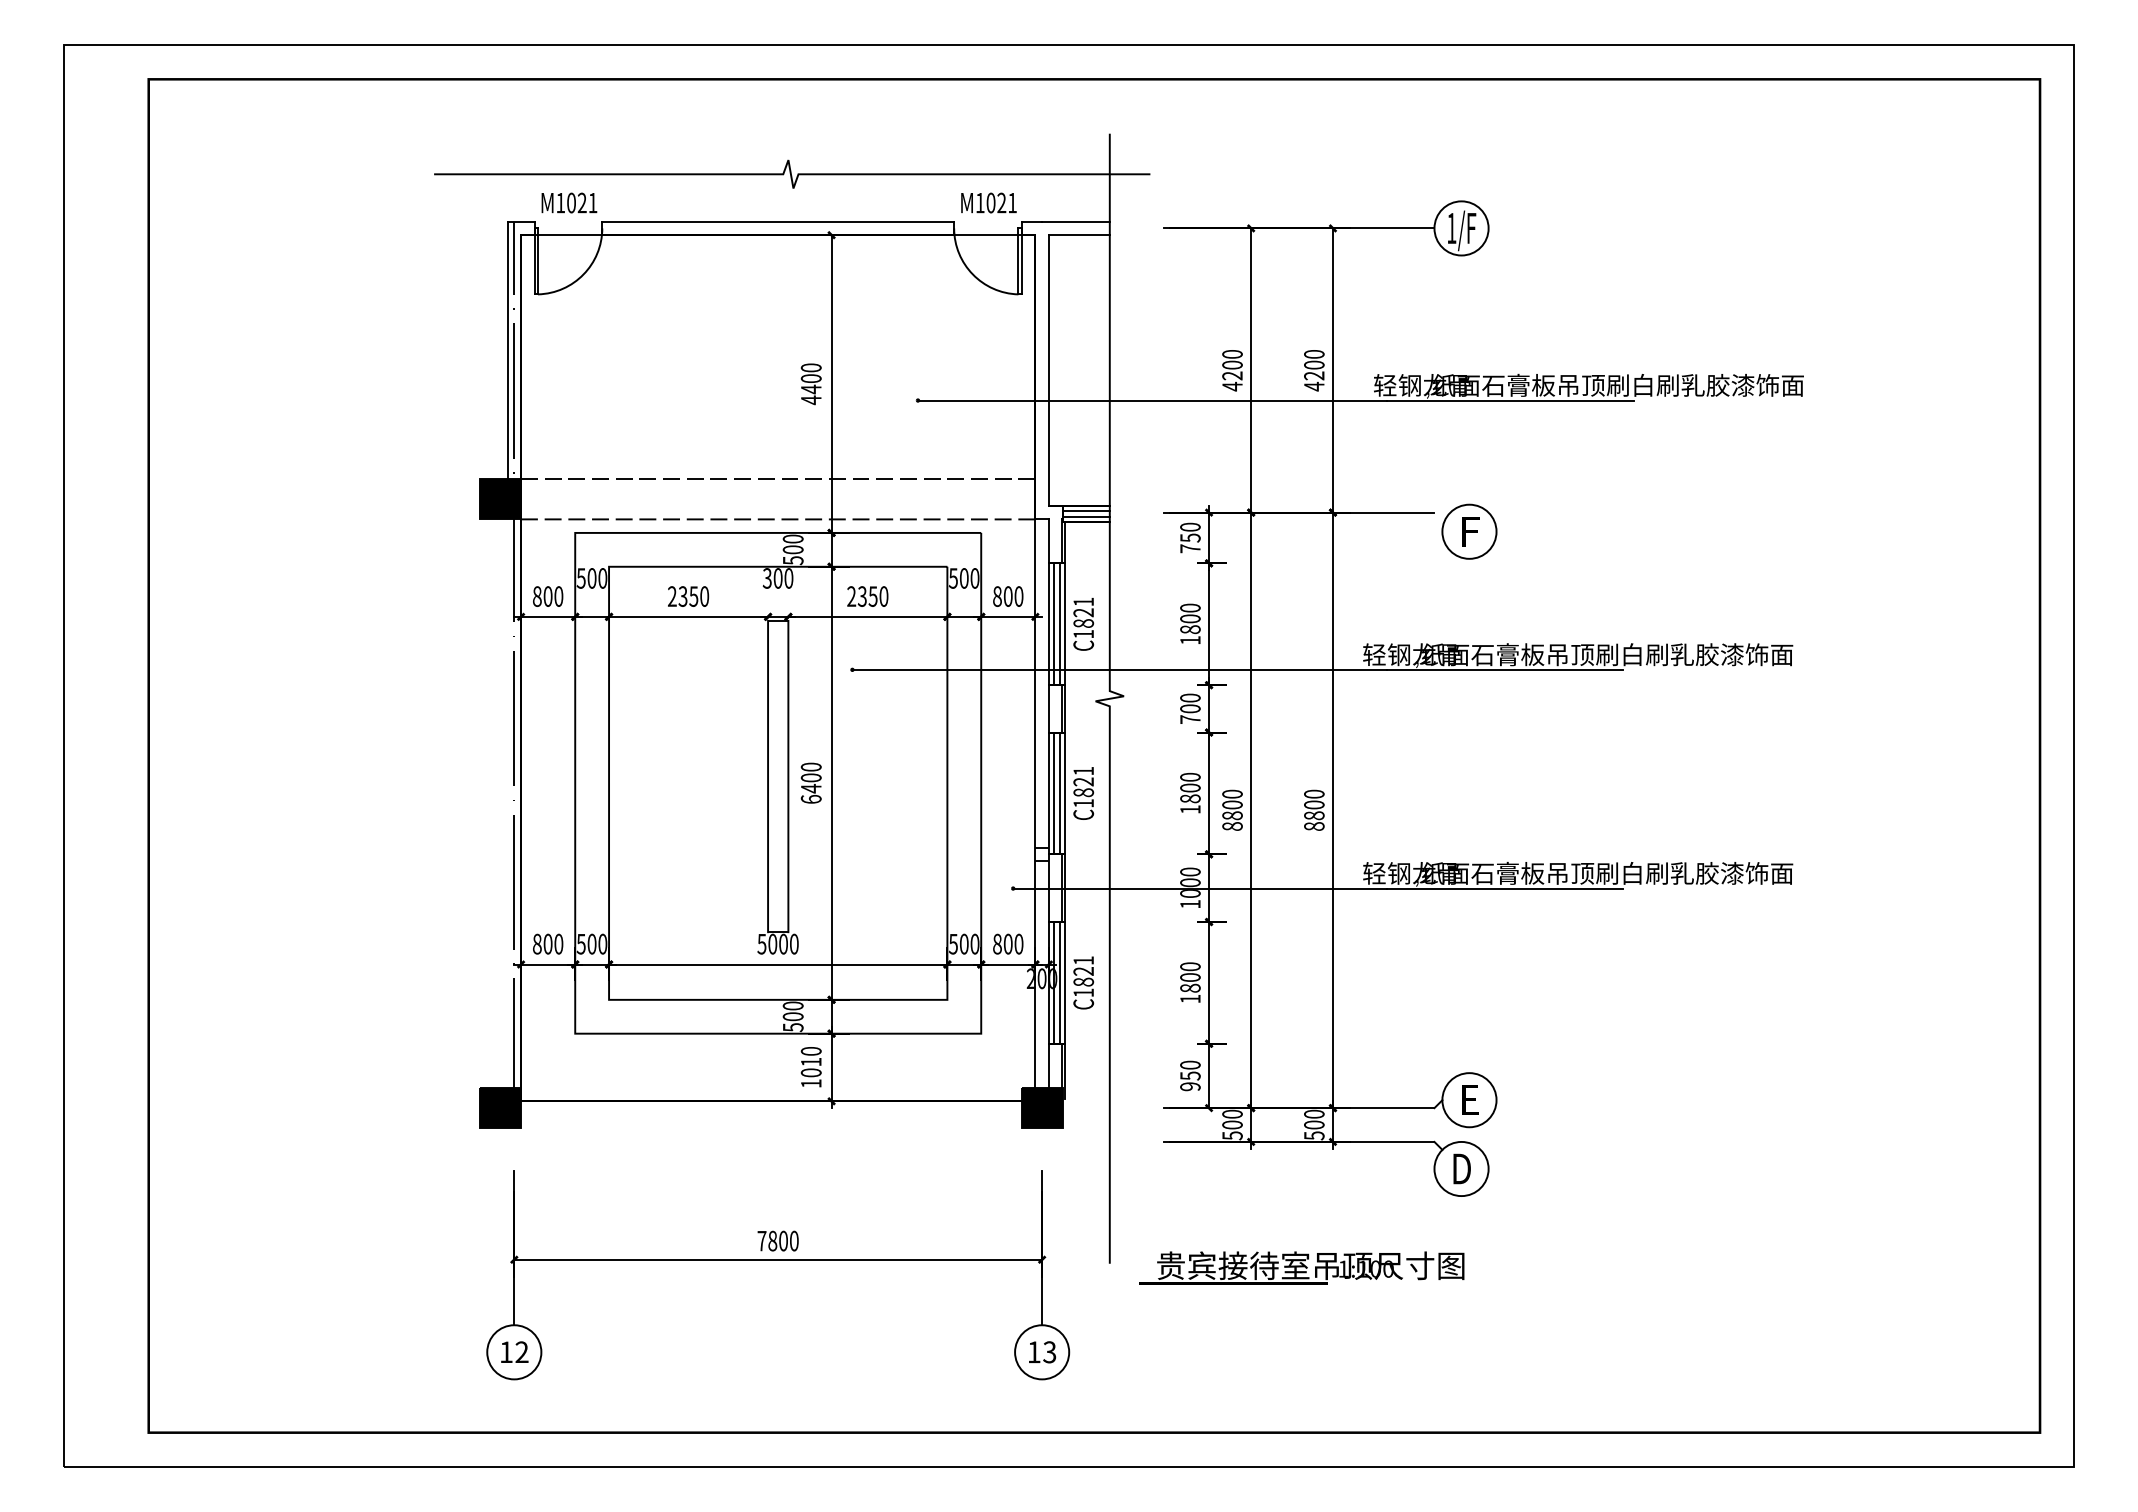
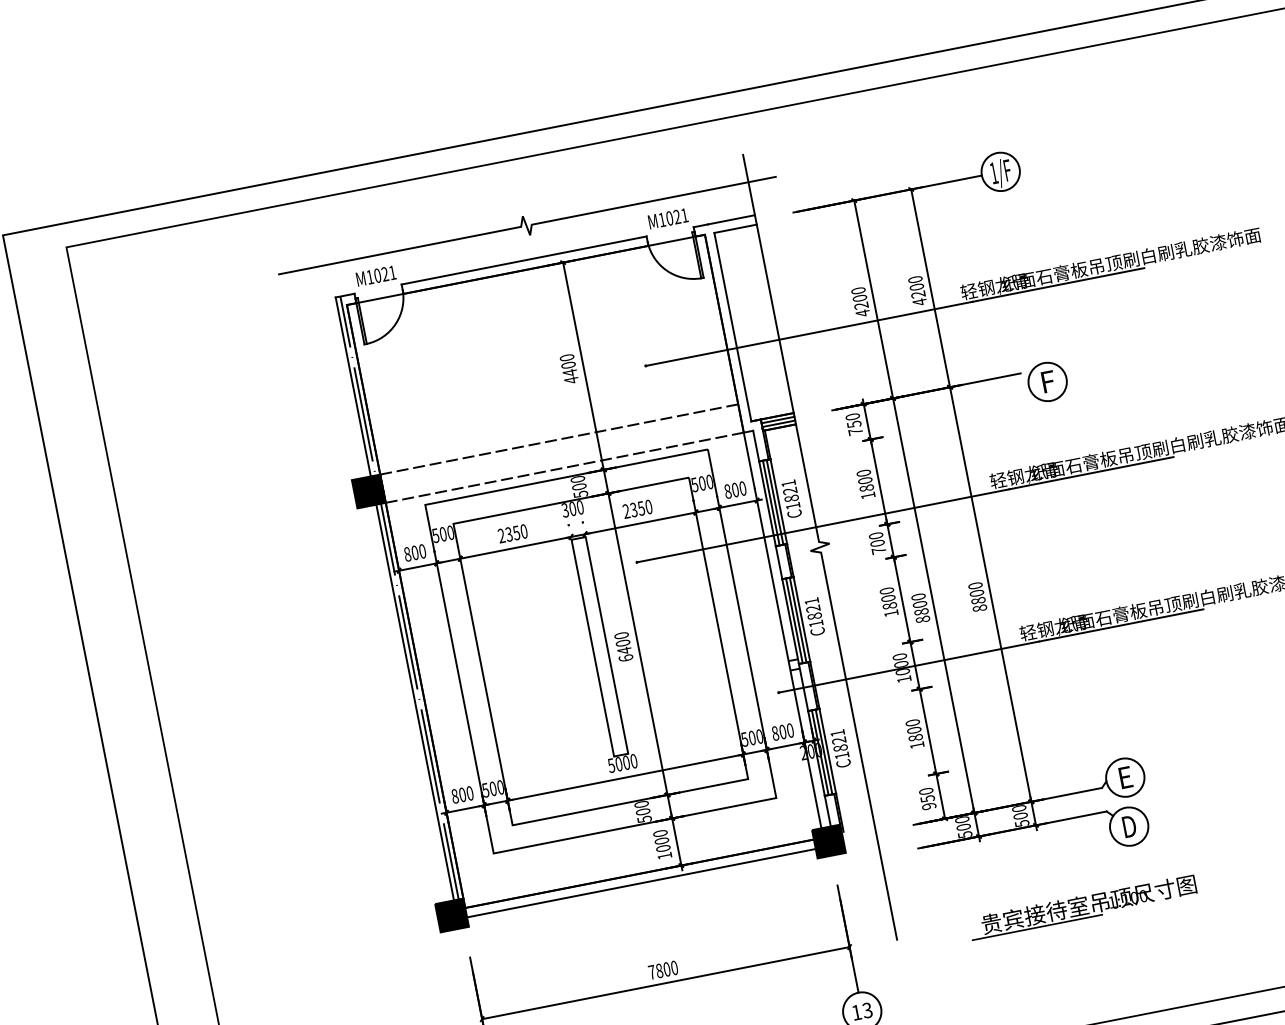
line: (507, 803) -> (415, 702), added
text: (810, 1061) -> (661, 840), 1010 -> 1000
line: (771, 1114) -> (641, 882), added
text: (1301, 1267) -> (1082, 906), moved

